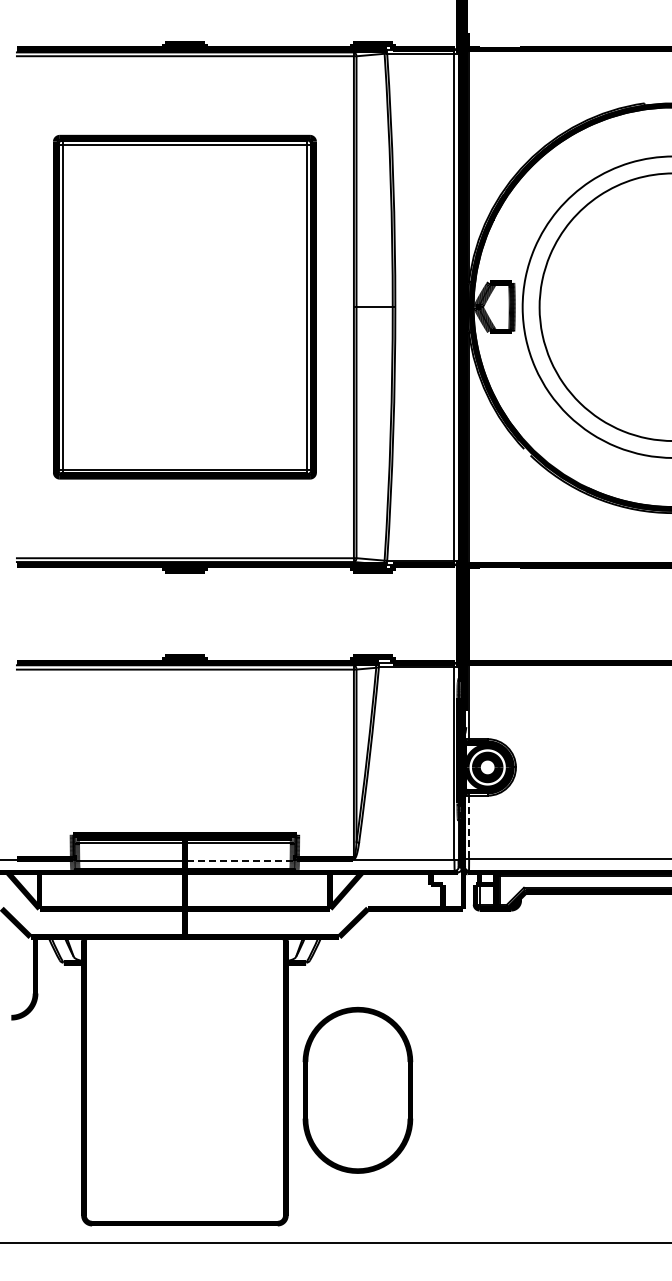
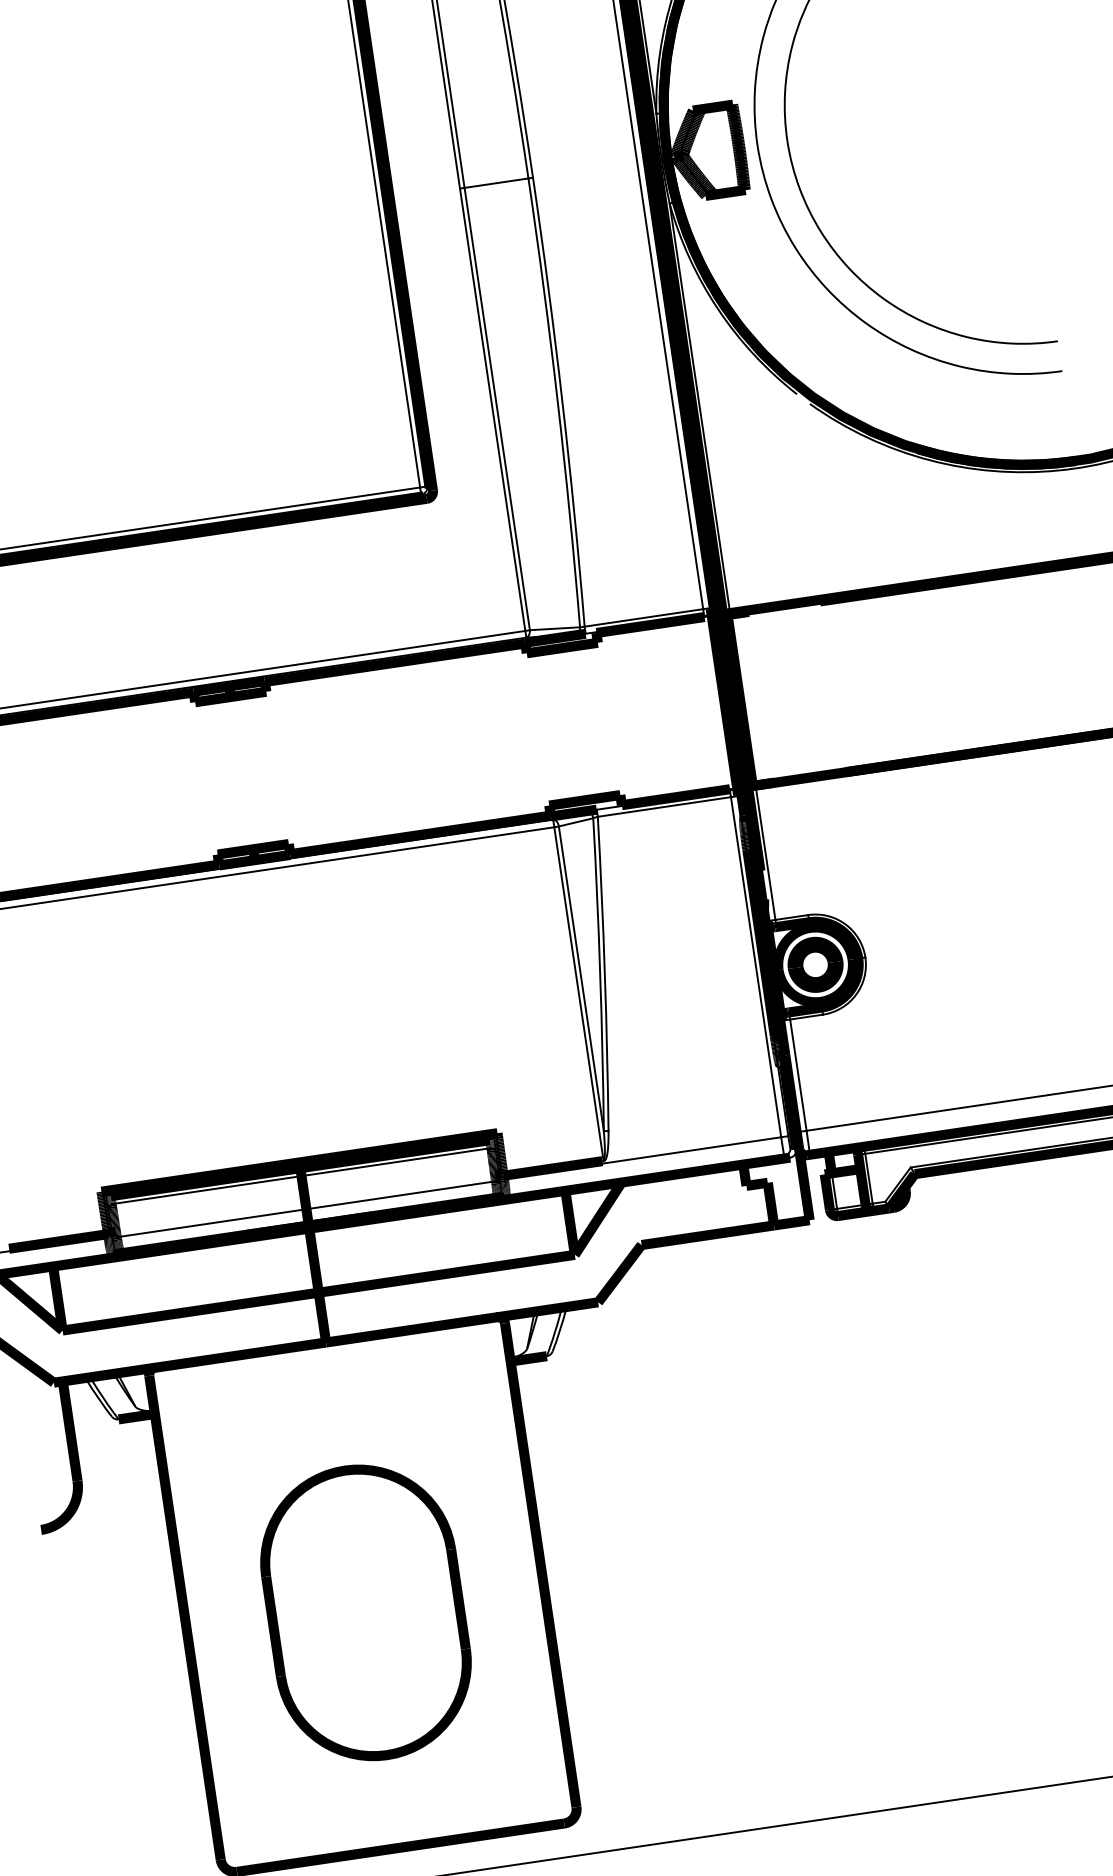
line: (469, 827) -> (799, 1075), dashed -> solid
line: (238, 861) -> (400, 1195), dashed -> solid
part: (357, 1089) -> (365, 1611), moved

